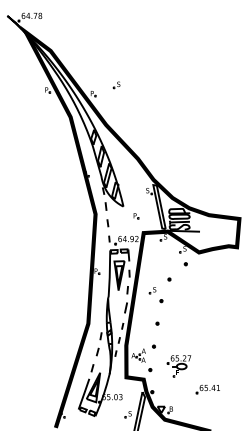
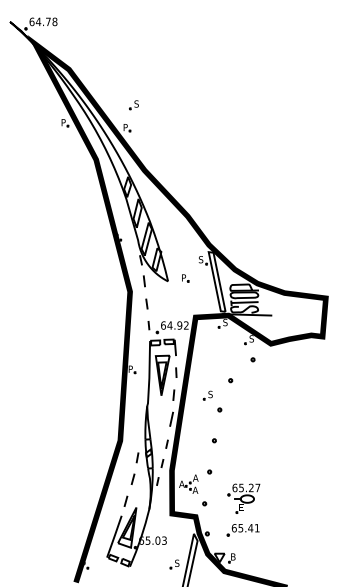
part: (116, 85) -> (133, 105), moved
part: (136, 216) -> (185, 278), moved
part: (207, 389) -> (242, 530), moved

